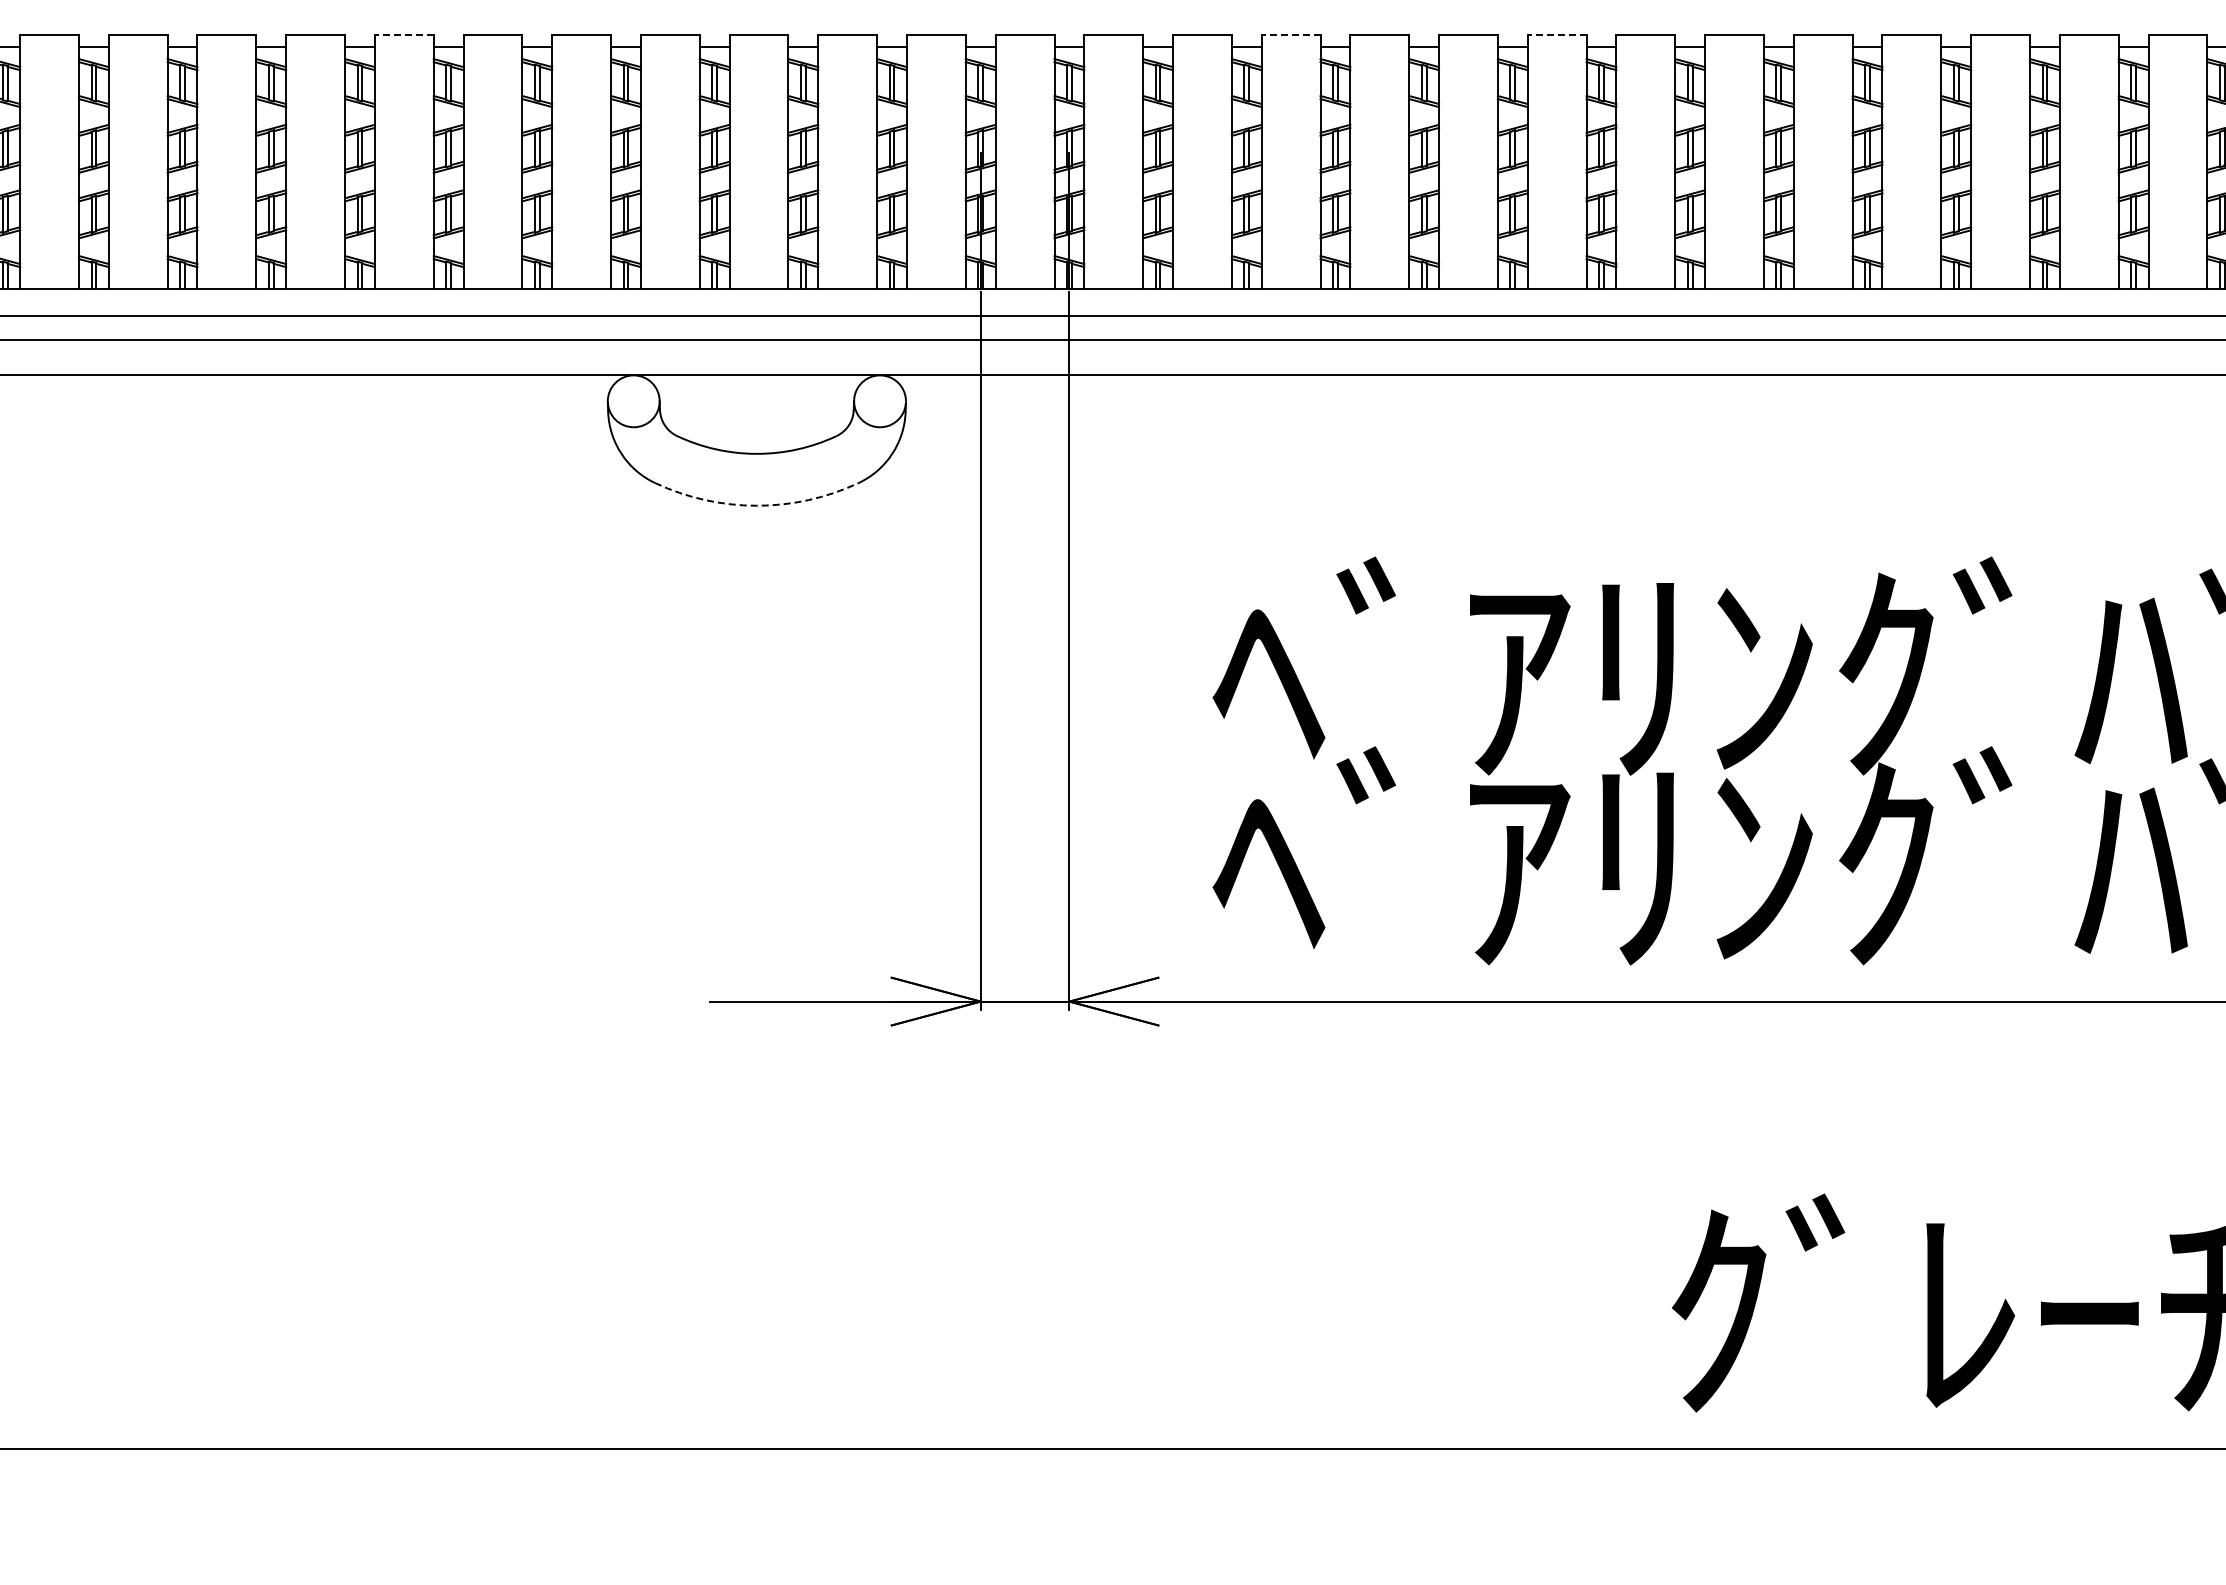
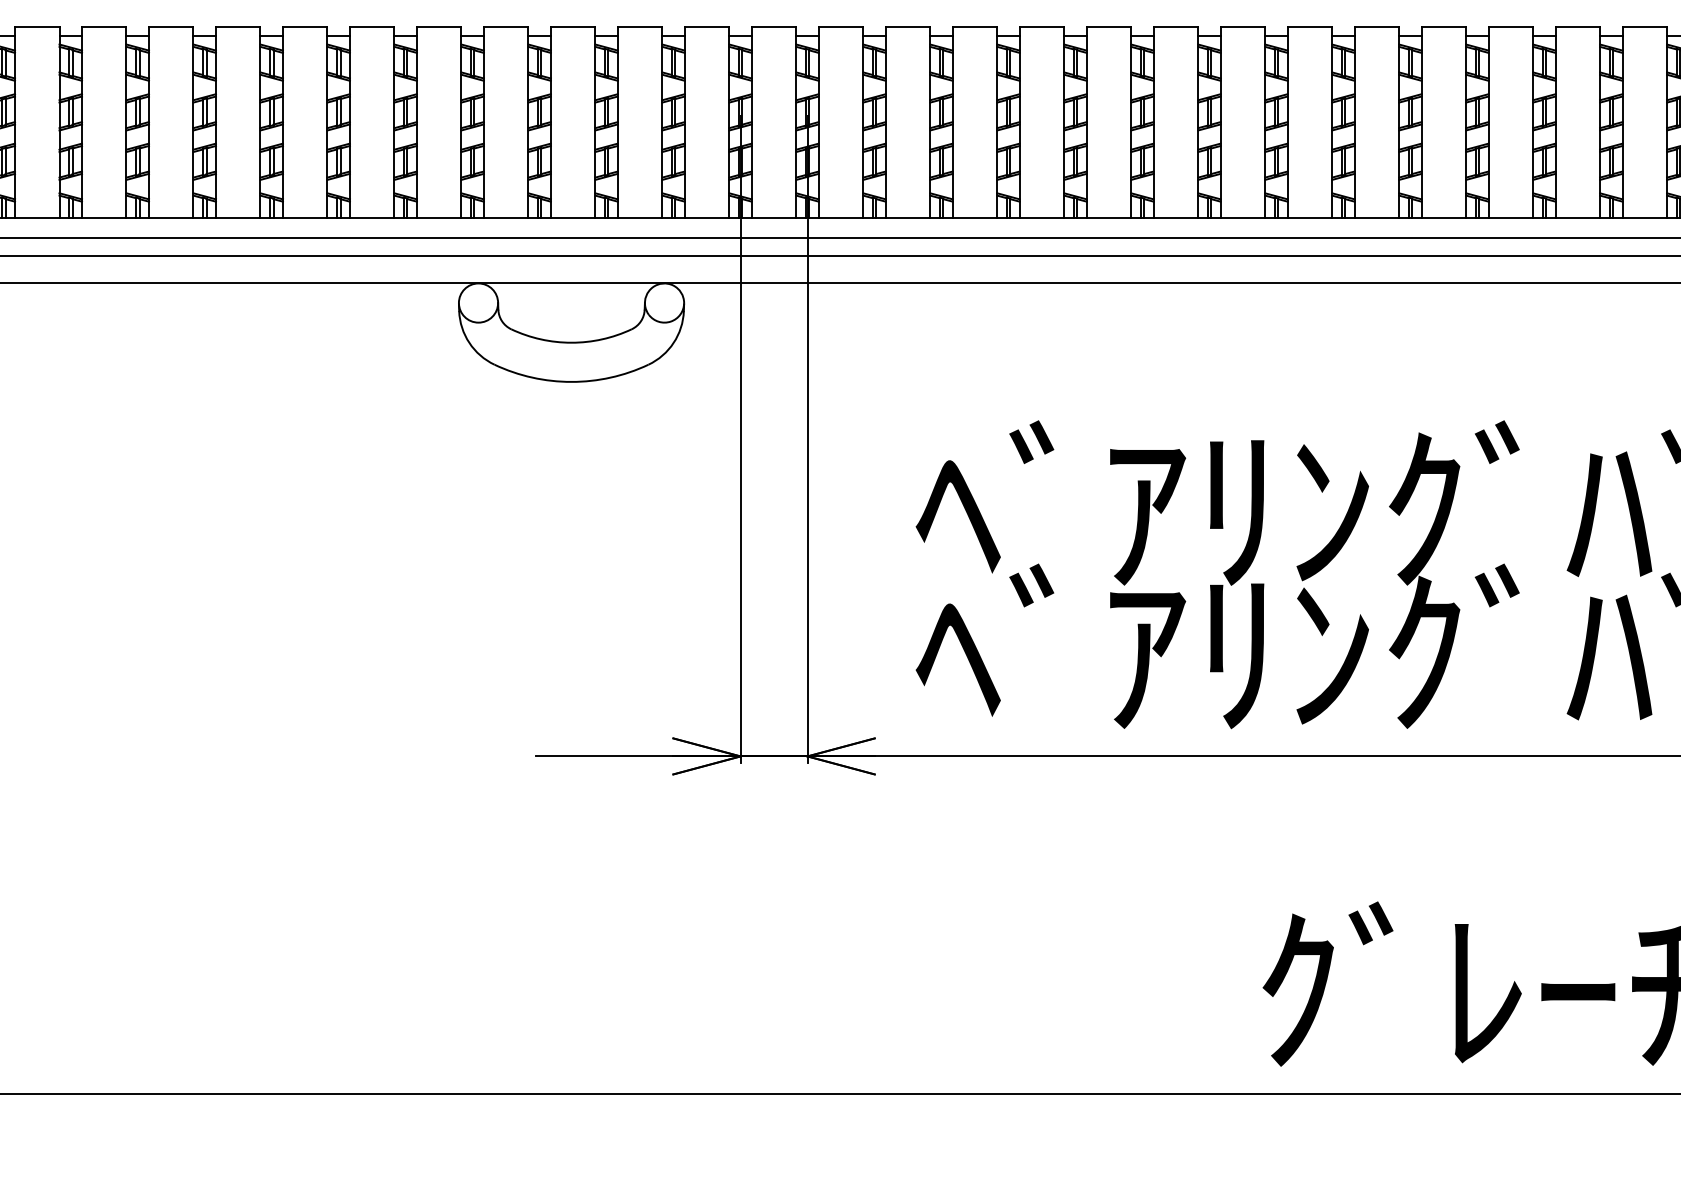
line: (403, 35) -> (304, 26), dashed -> solid
line: (1290, 35) -> (974, 26), dashed -> solid
line: (1556, 35) -> (1175, 26), dashed -> solid
arc: (756, 505) -> (571, 381), dashed -> solid

